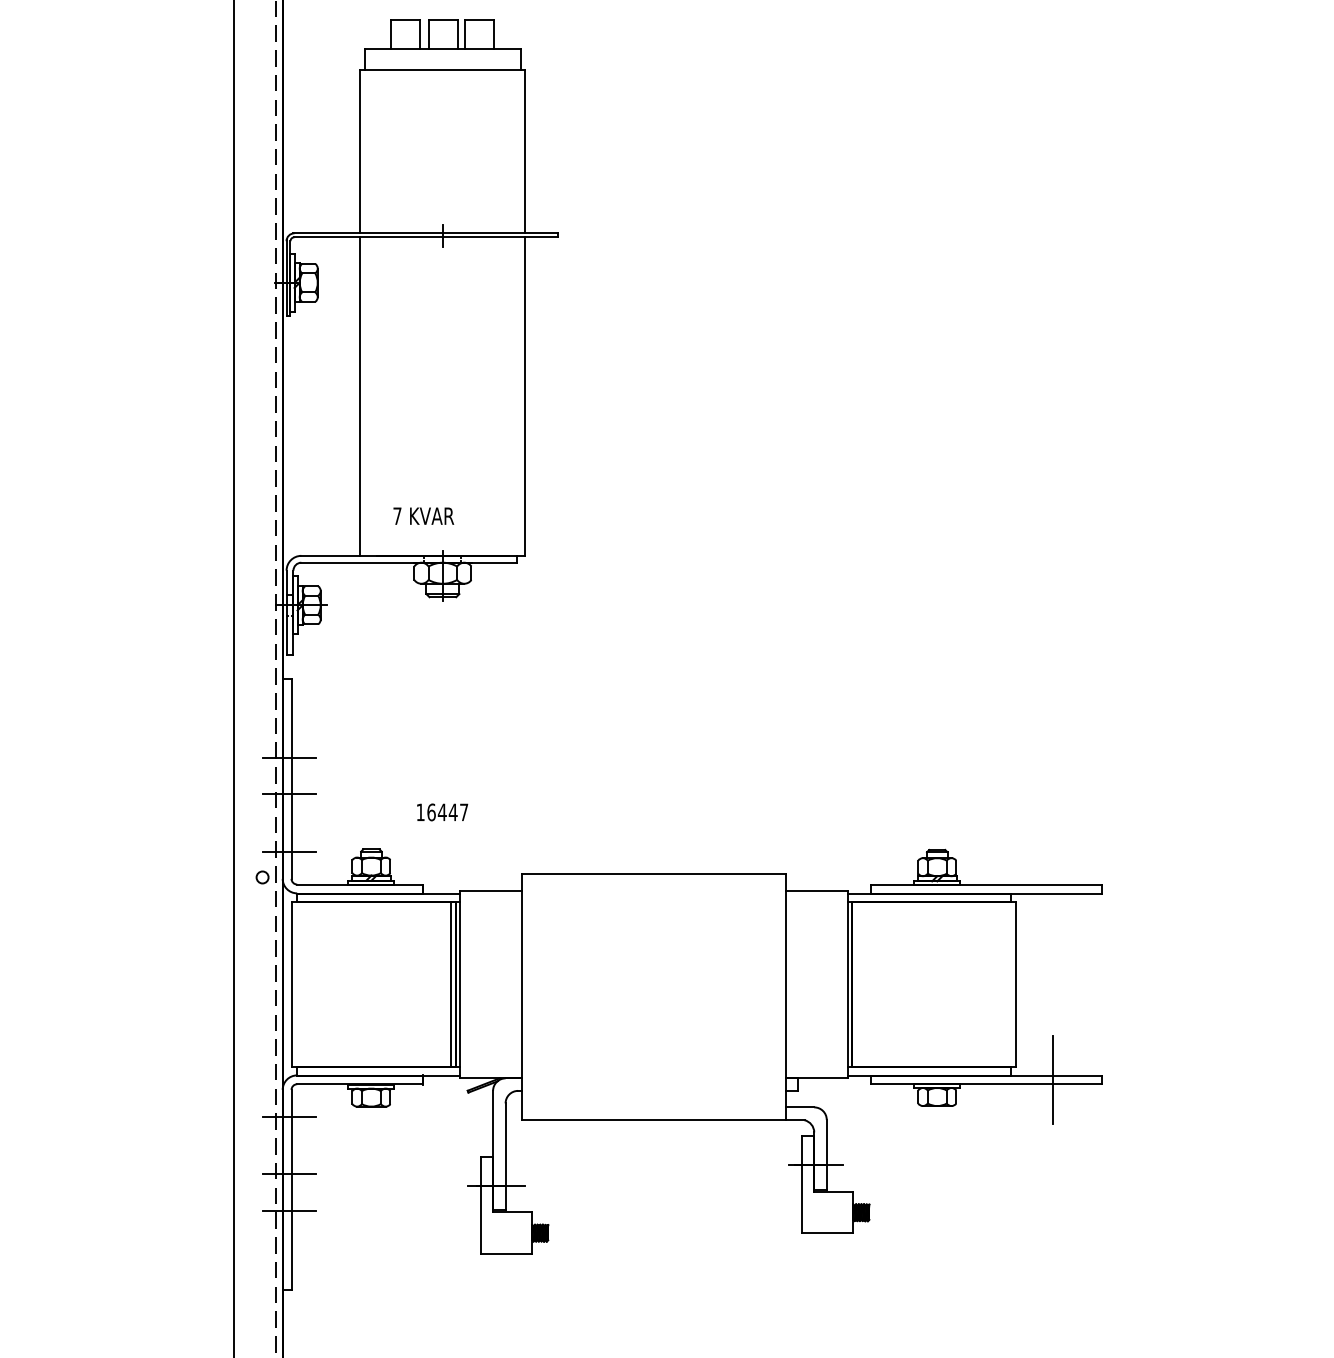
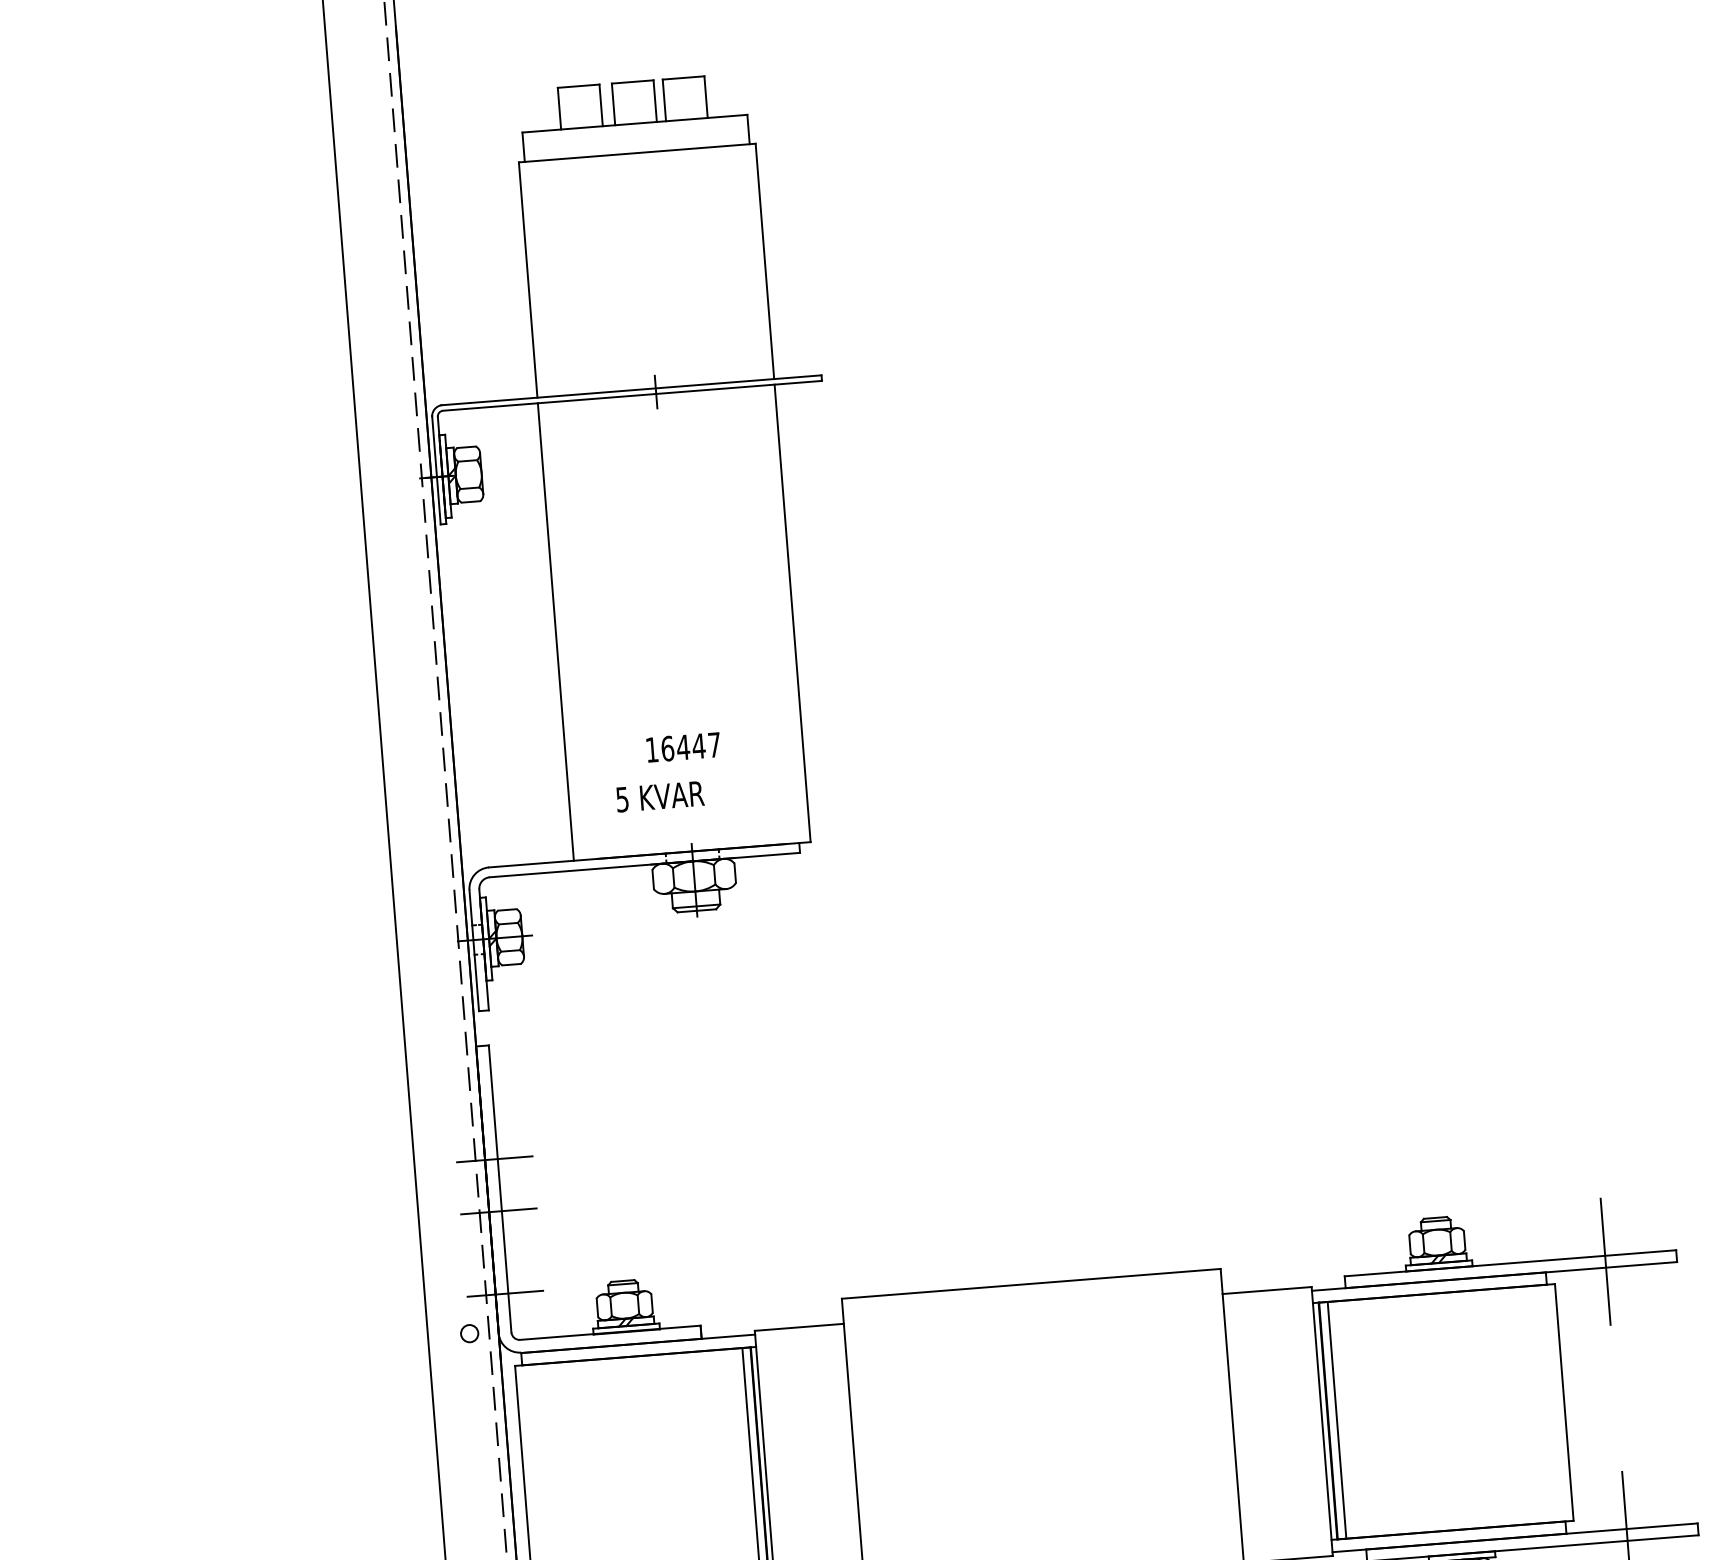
text: (397, 516) -> (622, 800), 7 -> 5
text: (442, 812) -> (683, 747), moved
line: (1052, 889) -> (1605, 1261), added
line: (858, 984) -> (1337, 1419), added

